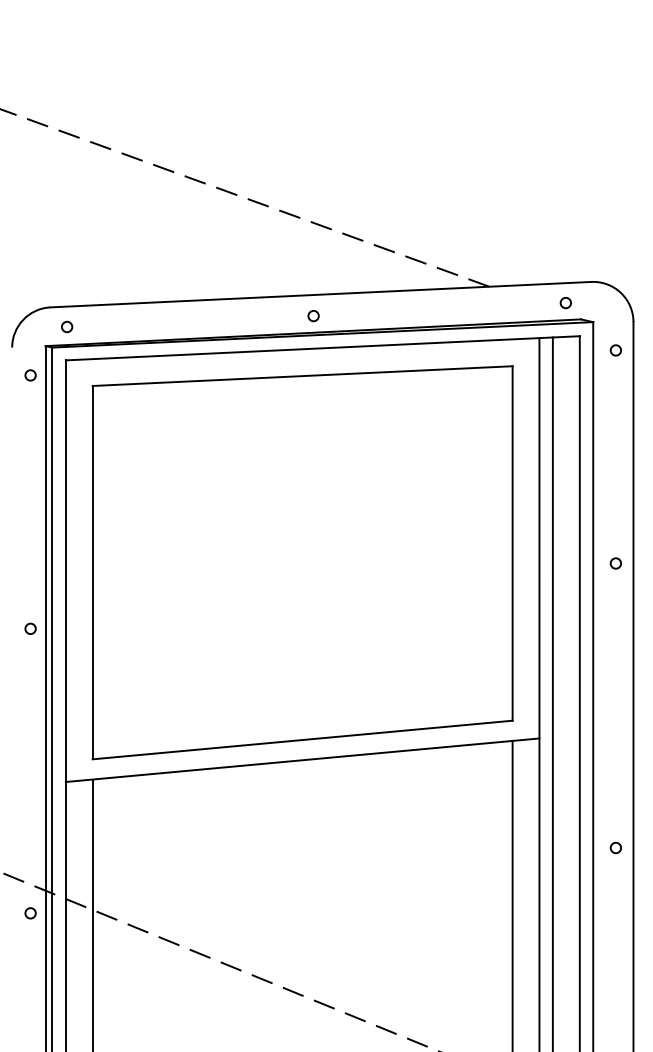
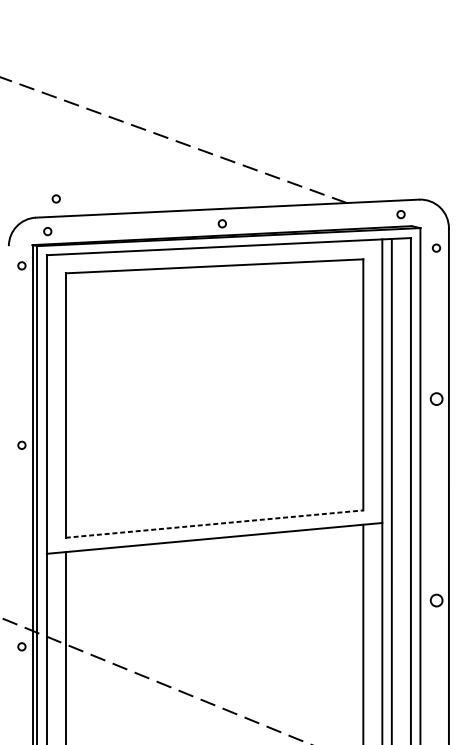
circle: (79, 280) -> (56, 198), added
circle: (615, 563) -> (436, 399), size x1.6
line: (302, 740) -> (214, 524), solid -> dashed
circle: (615, 847) -> (436, 600), size x1.6

